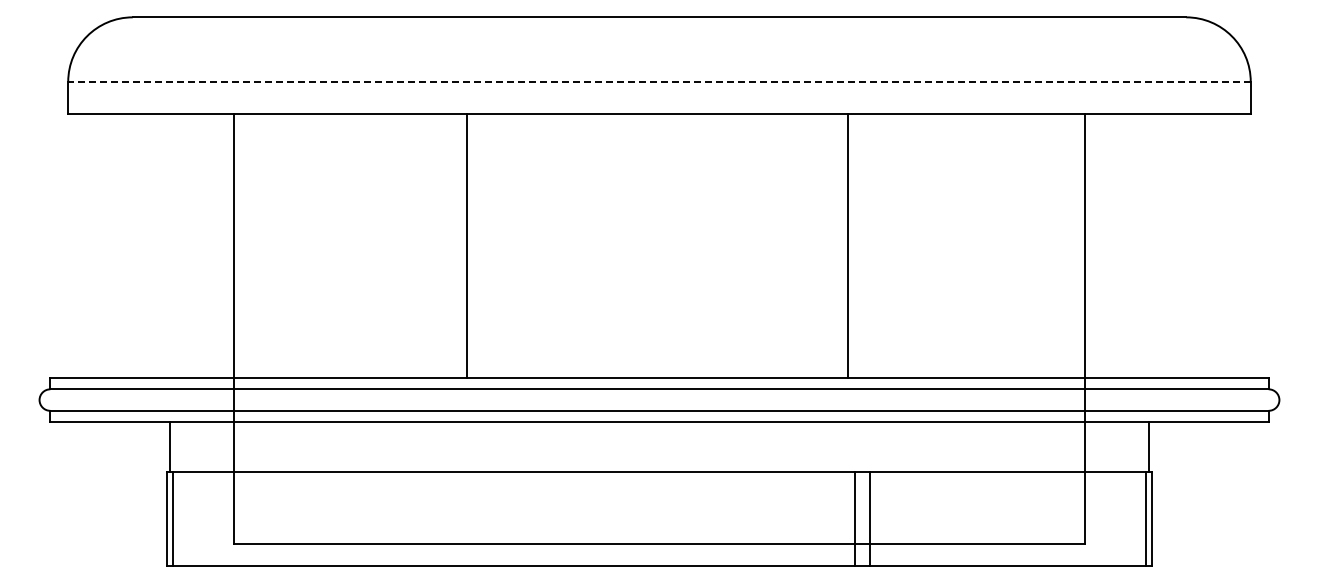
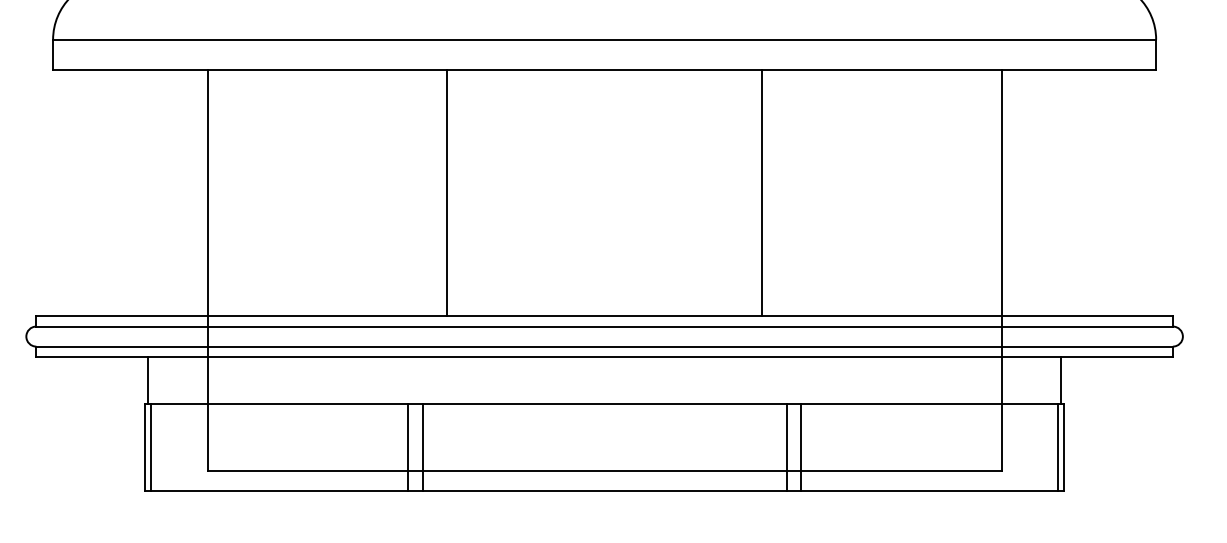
line: (659, 81) -> (604, 39), dashed -> solid
line: (466, 245) -> (446, 192), moved
line: (848, 245) -> (762, 192), moved
line: (449, 518) -> (408, 447), added
line: (464, 518) -> (422, 447), added

